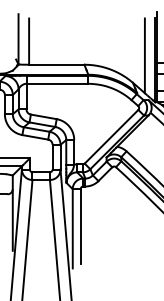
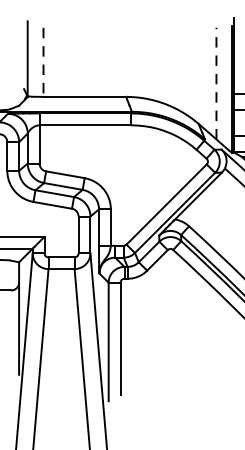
line: (29, 42) -> (44, 63), solid -> dashed
line: (144, 55) -> (215, 83), solid -> dashed

